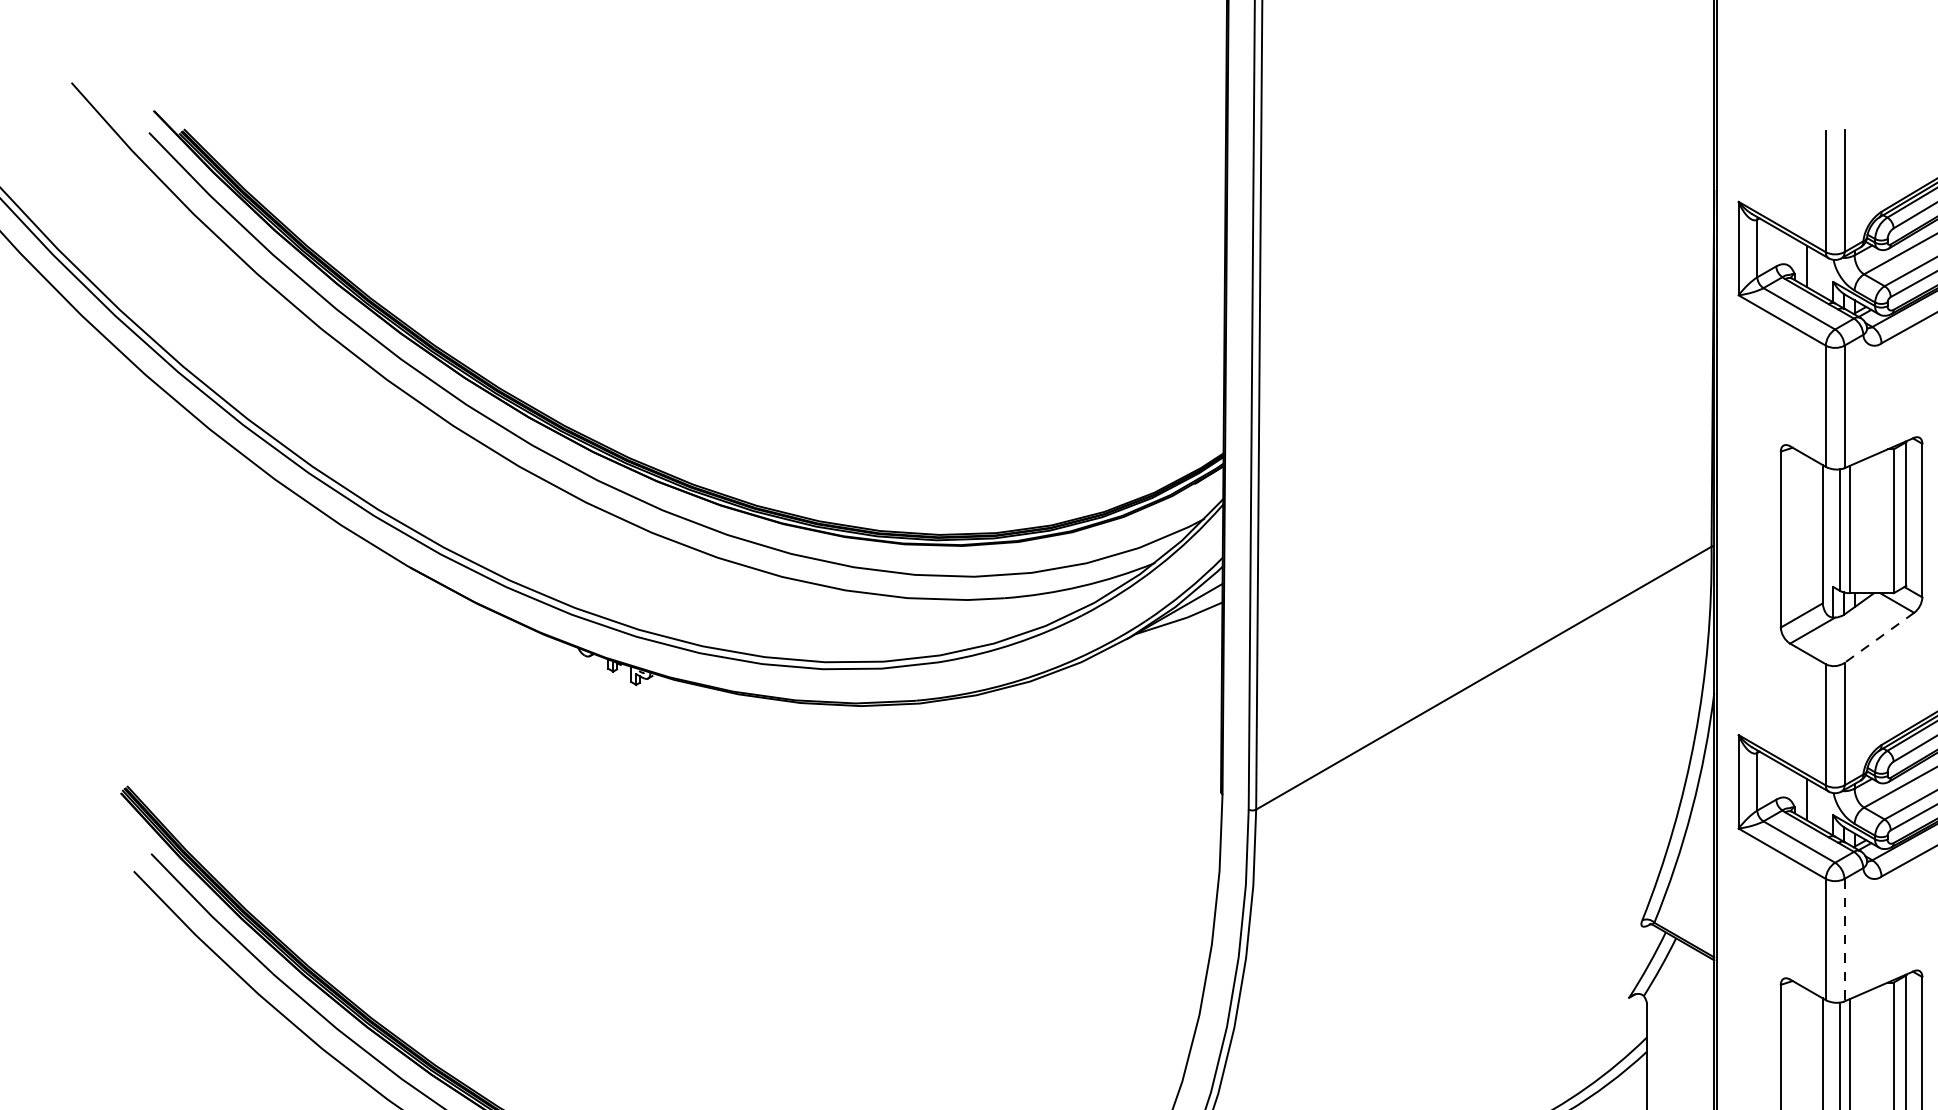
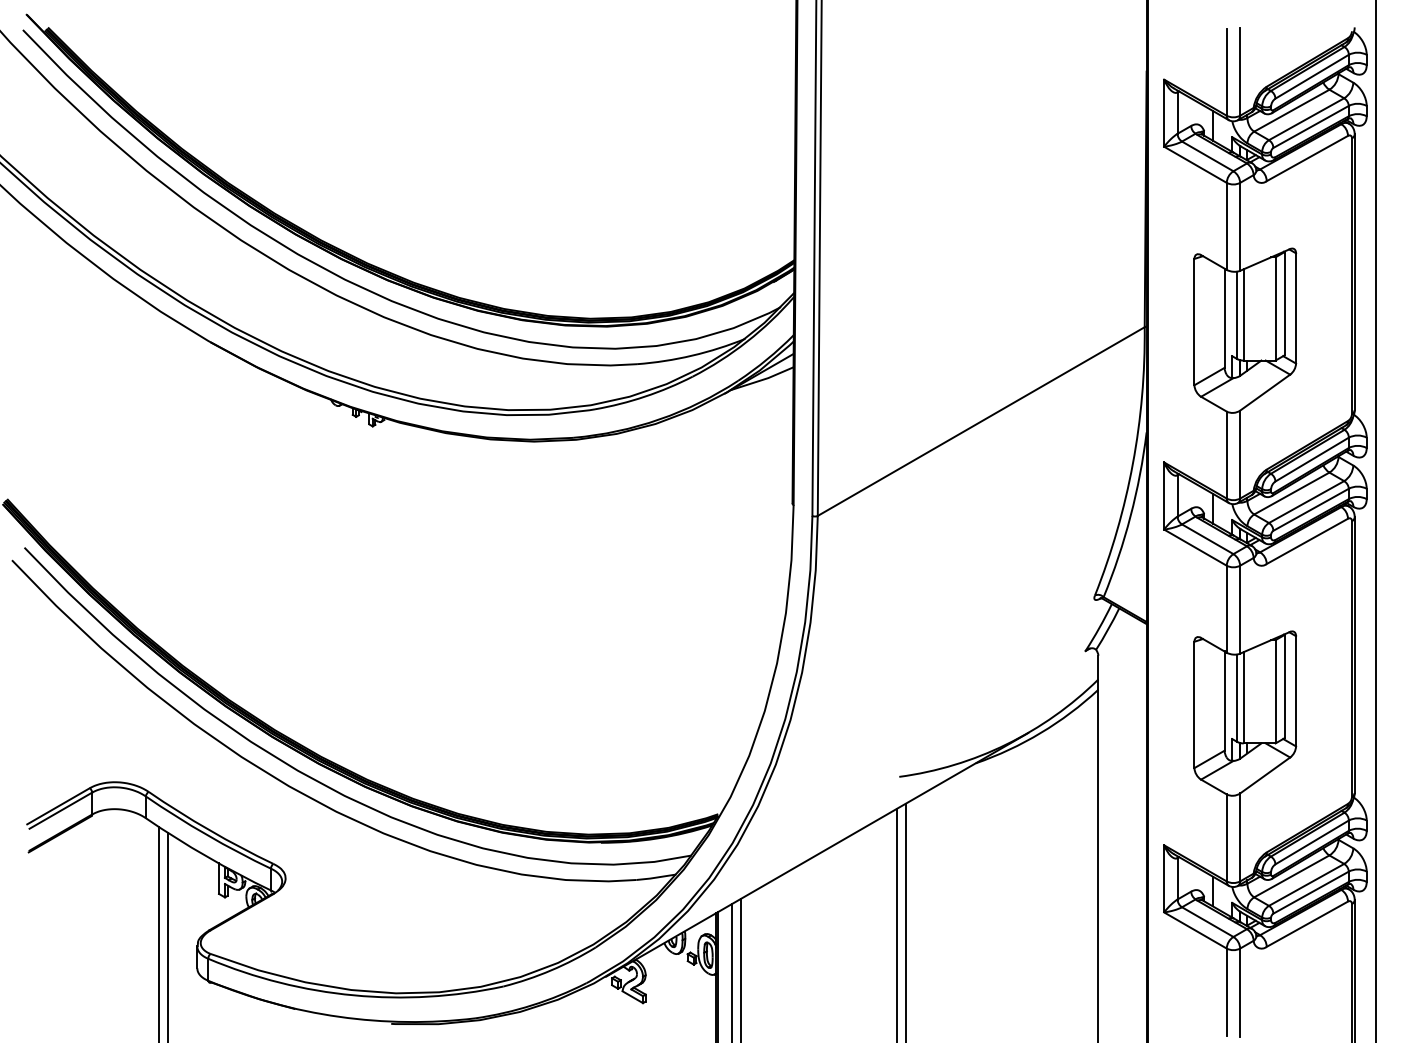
line: (1879, 637) -> (1265, 392), dashed -> solid
line: (1844, 939) -> (1240, 609), dashed -> solid

